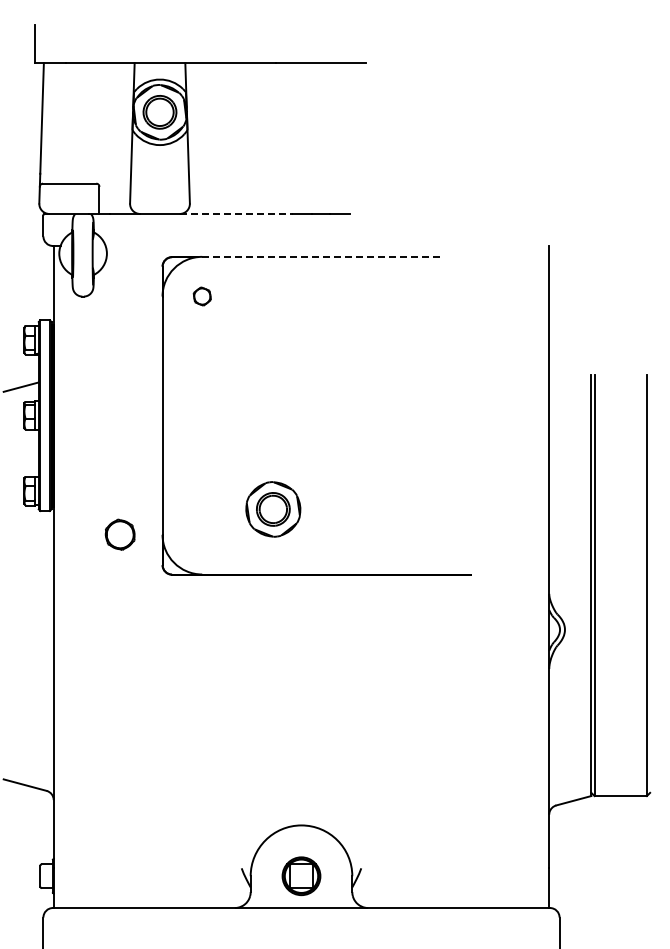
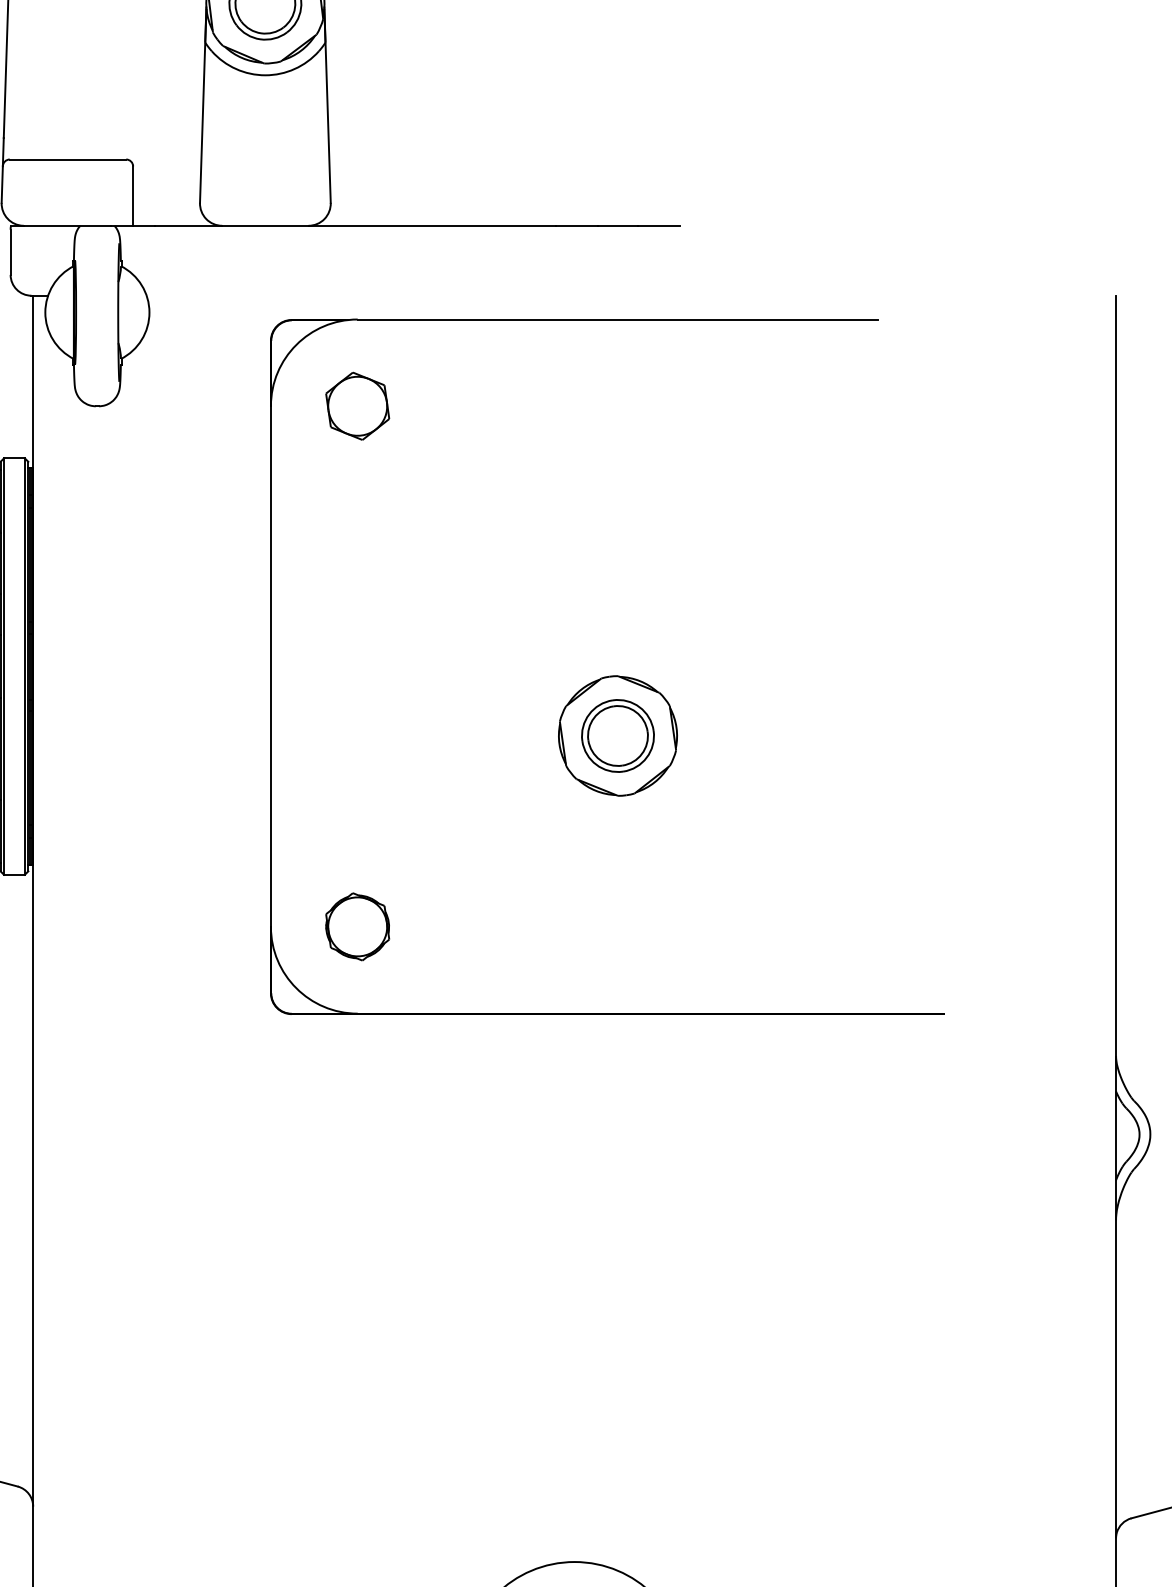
line: (236, 213) -> (432, 224), dashed -> solid
line: (320, 256) -> (616, 318), dashed -> solid
part: (202, 296) -> (358, 406), size x1.67
part: (273, 509) -> (618, 736), moved
part: (119, 534) -> (356, 926), moved

